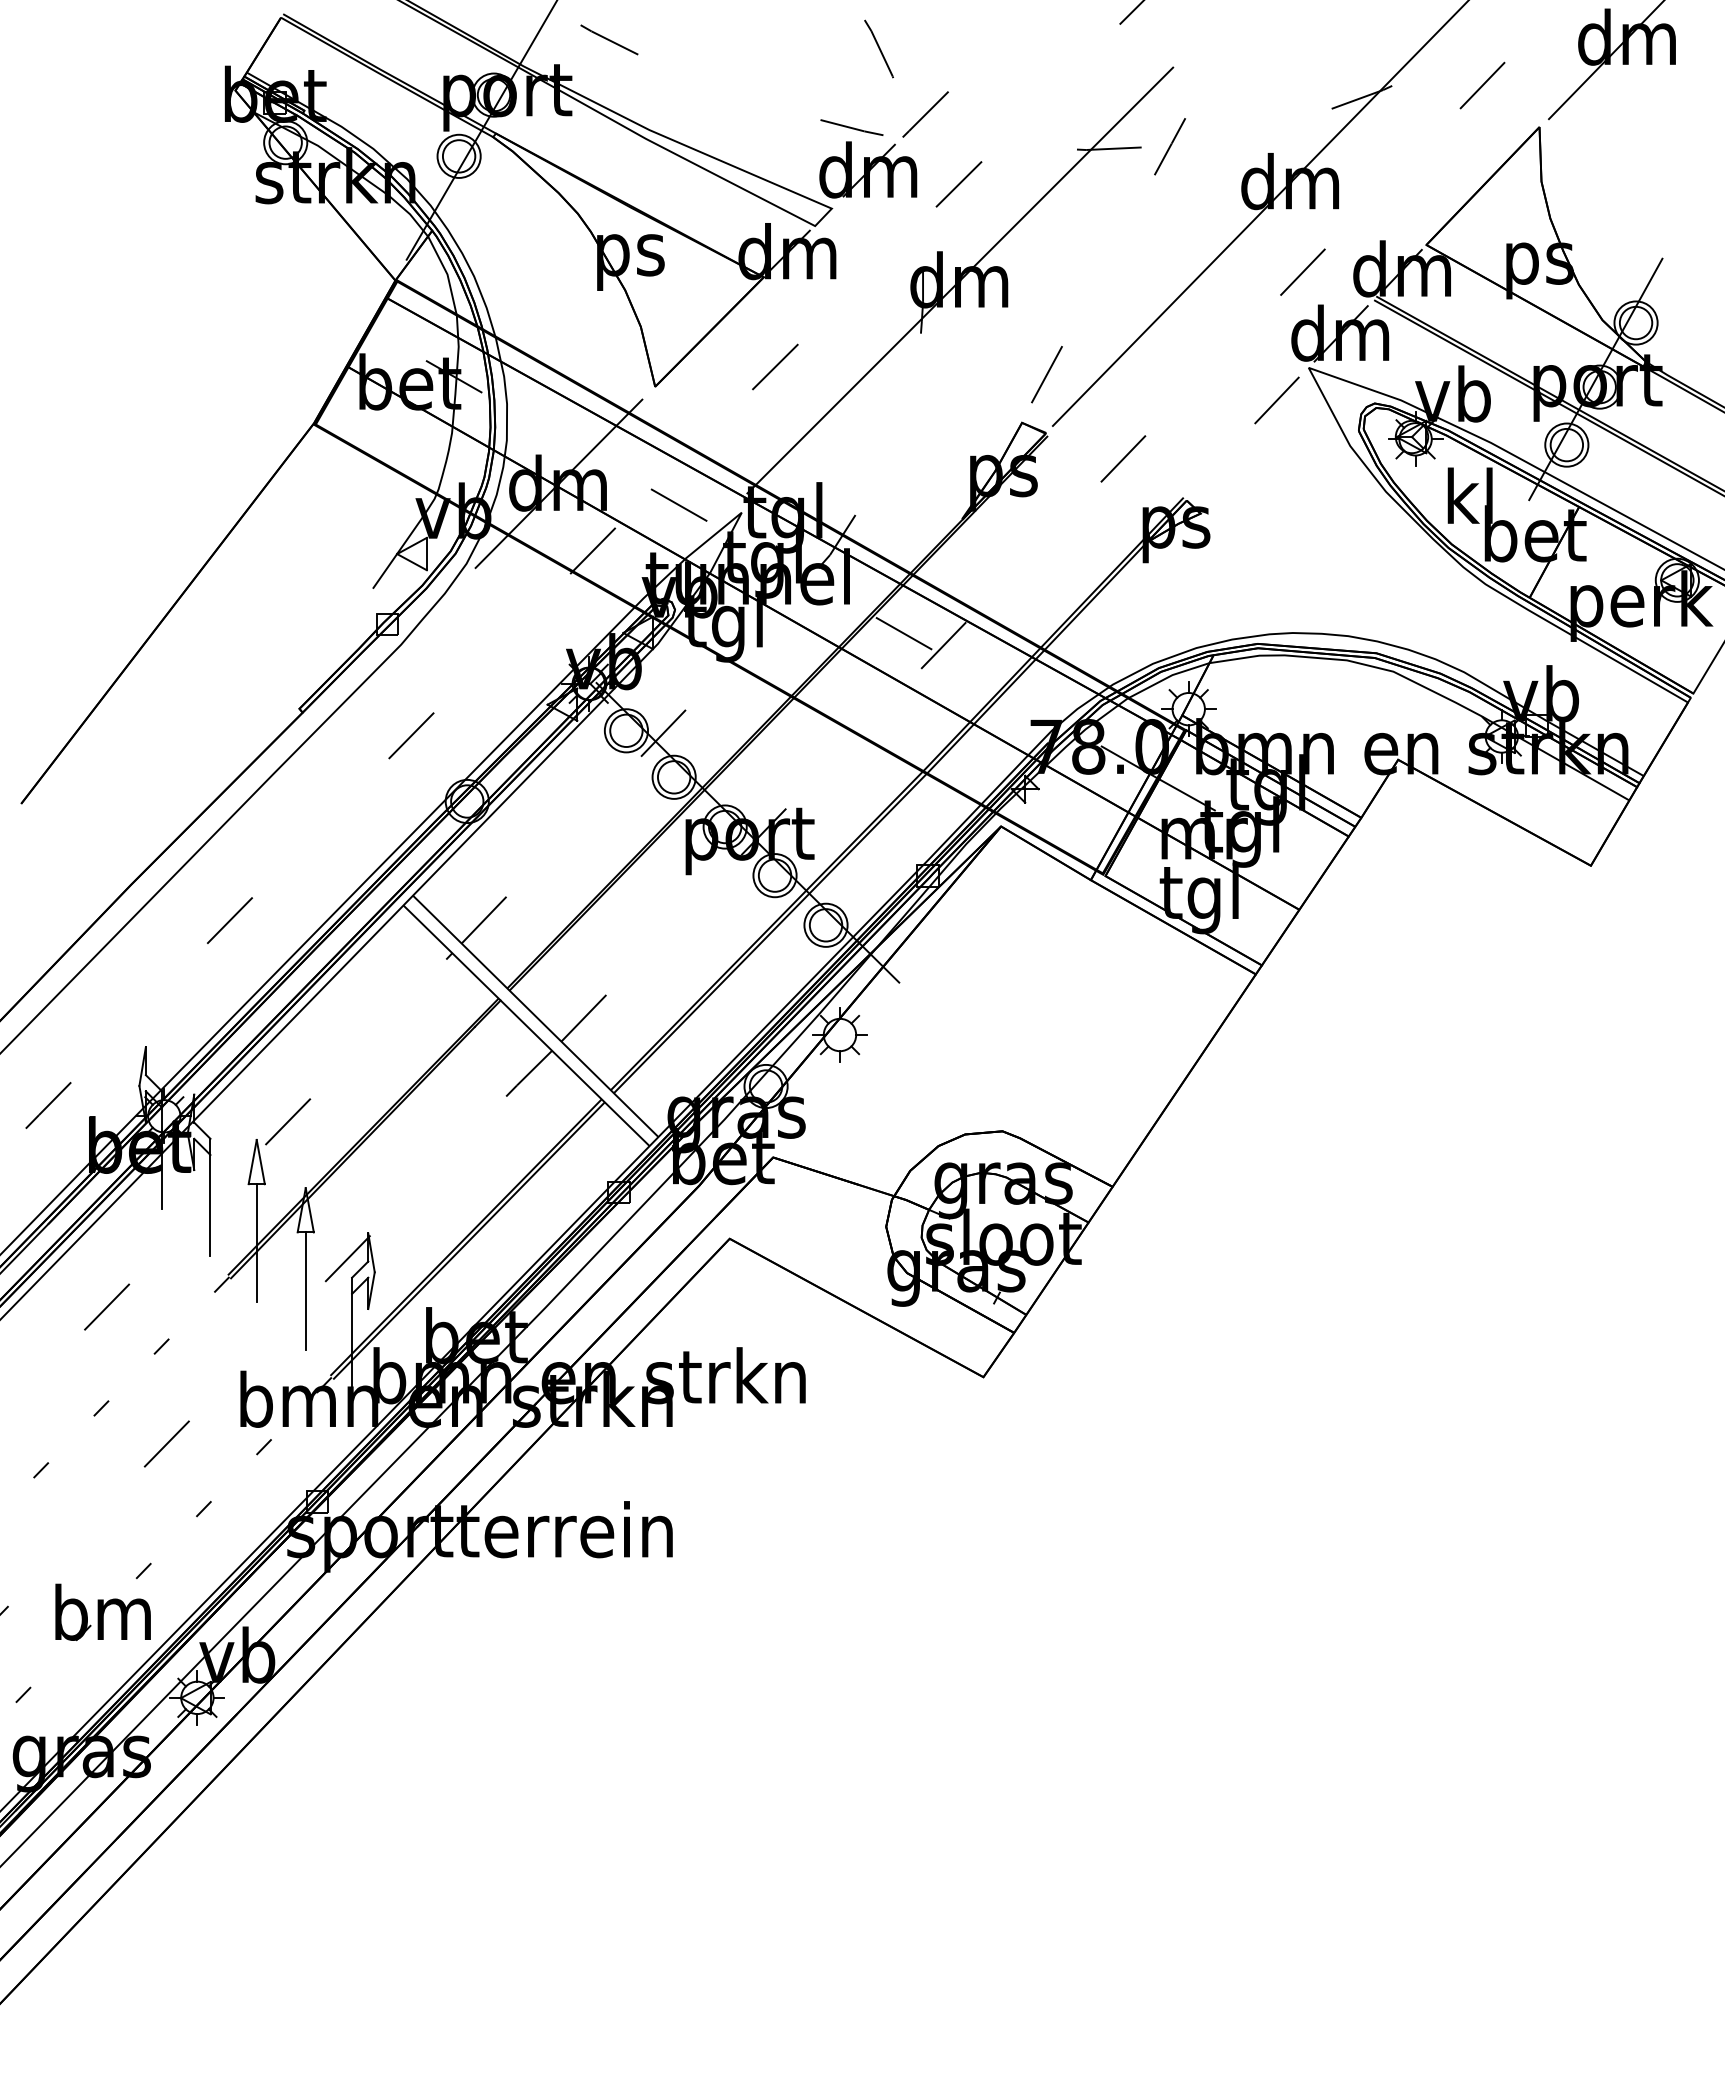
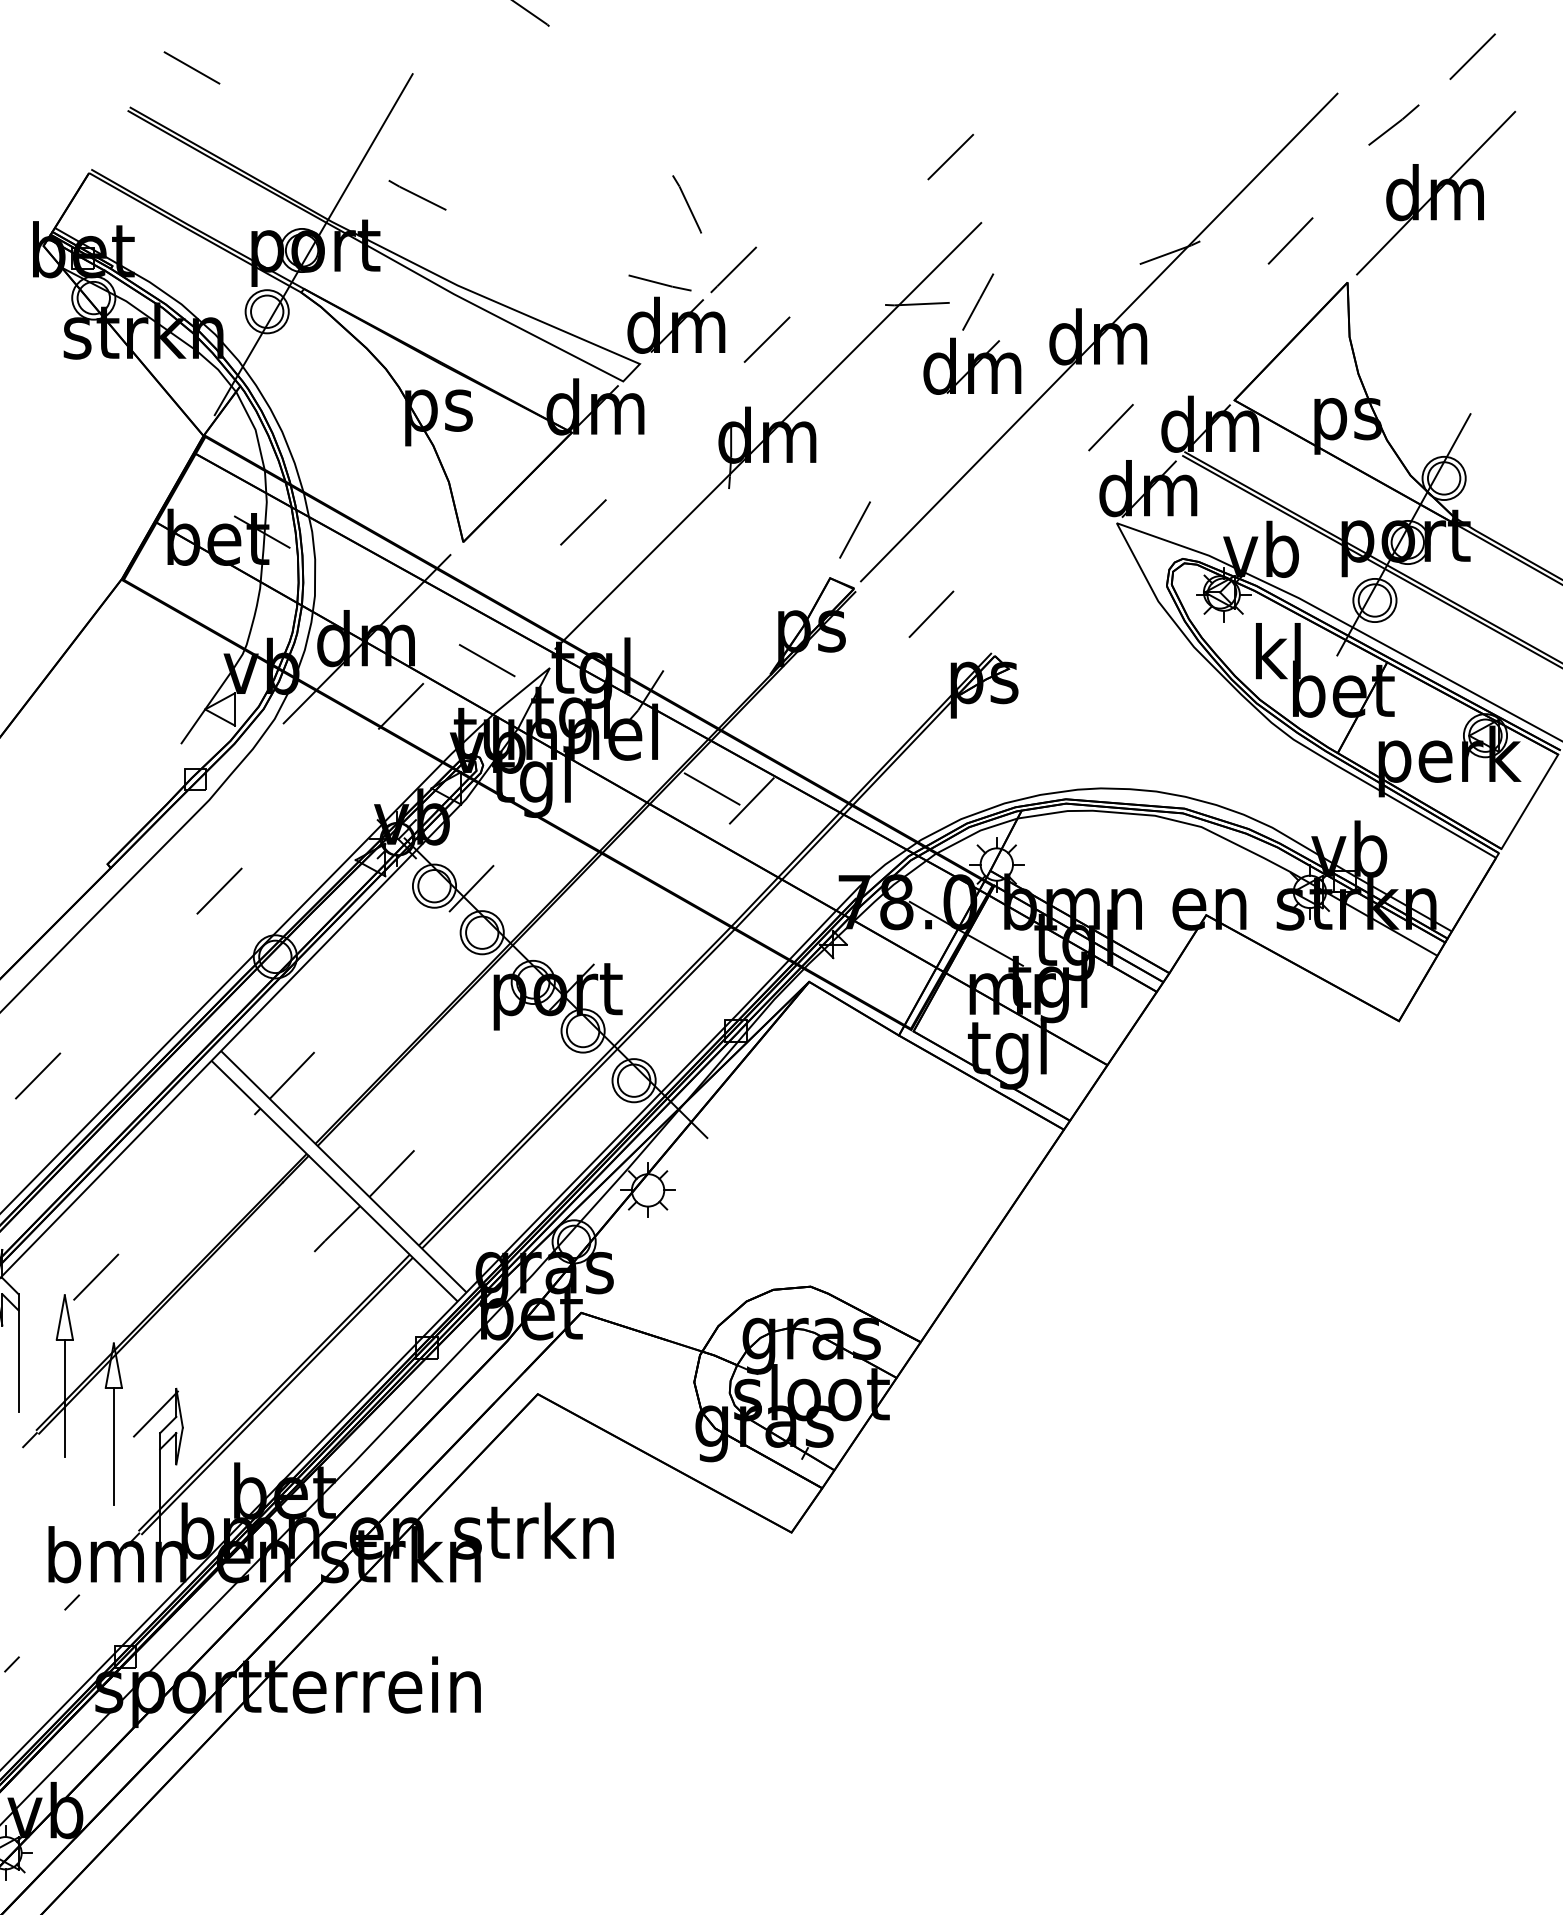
part: (1164, 210) -> (972, 365), added
line: (1276, 400) -> (1084, 555), removed

